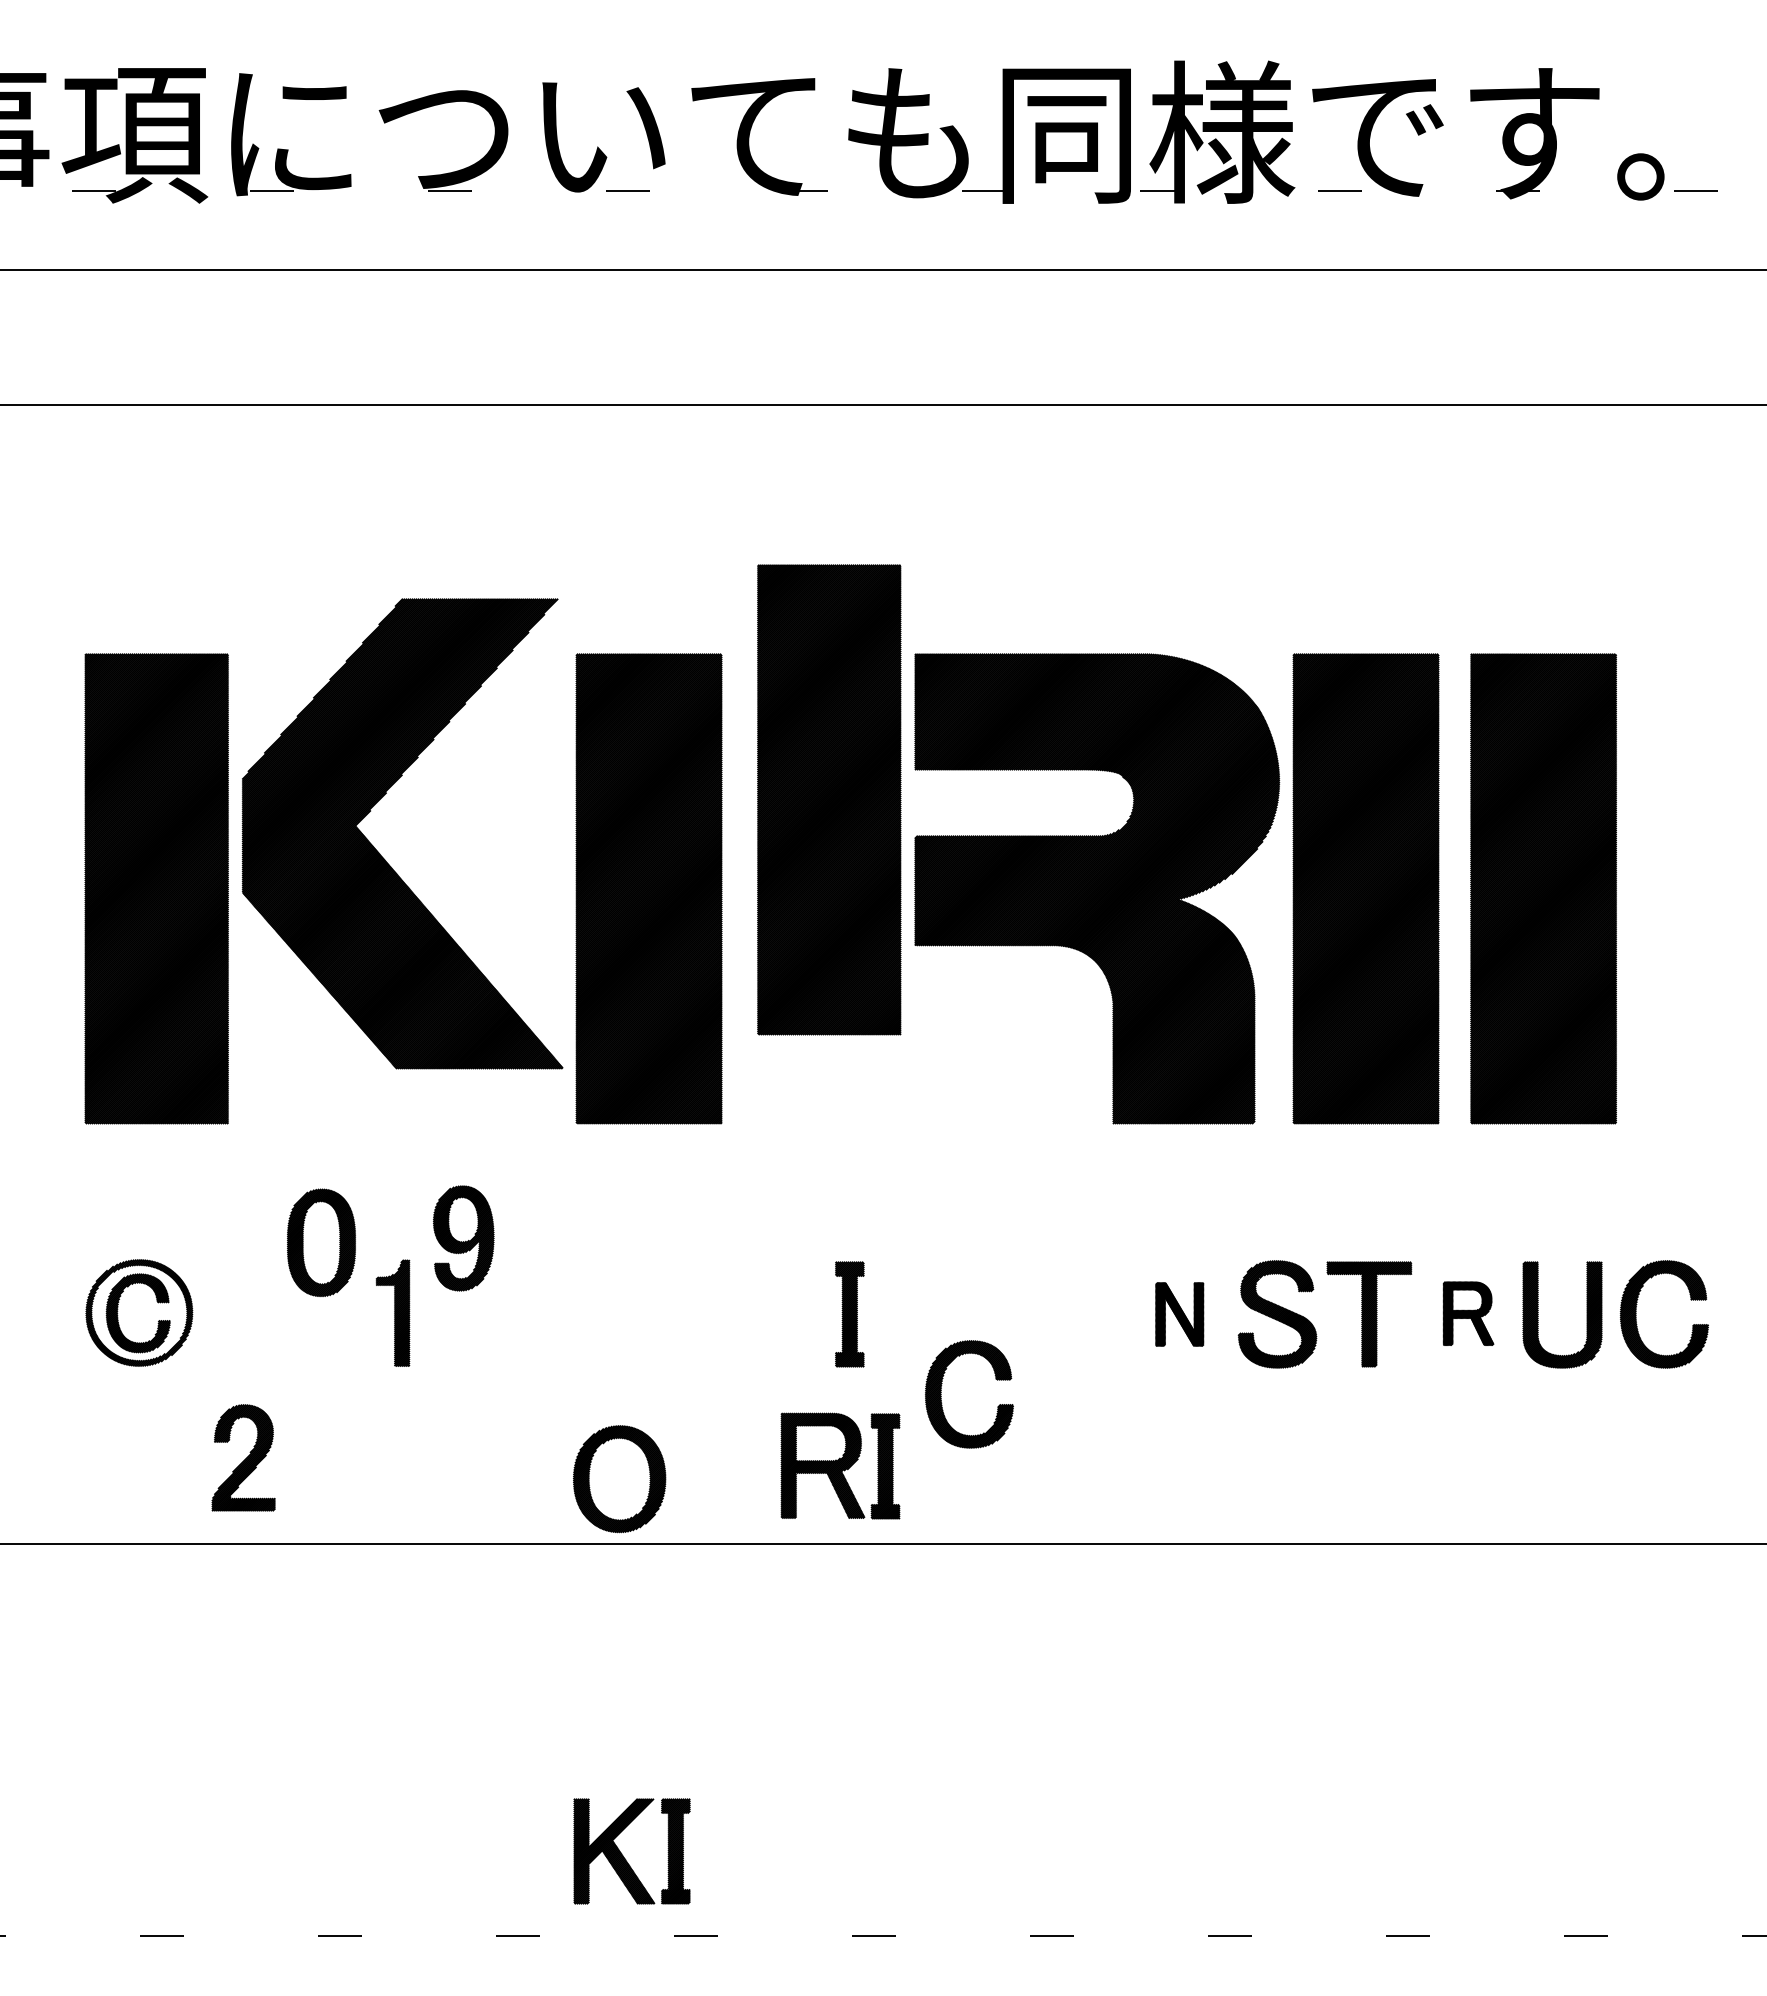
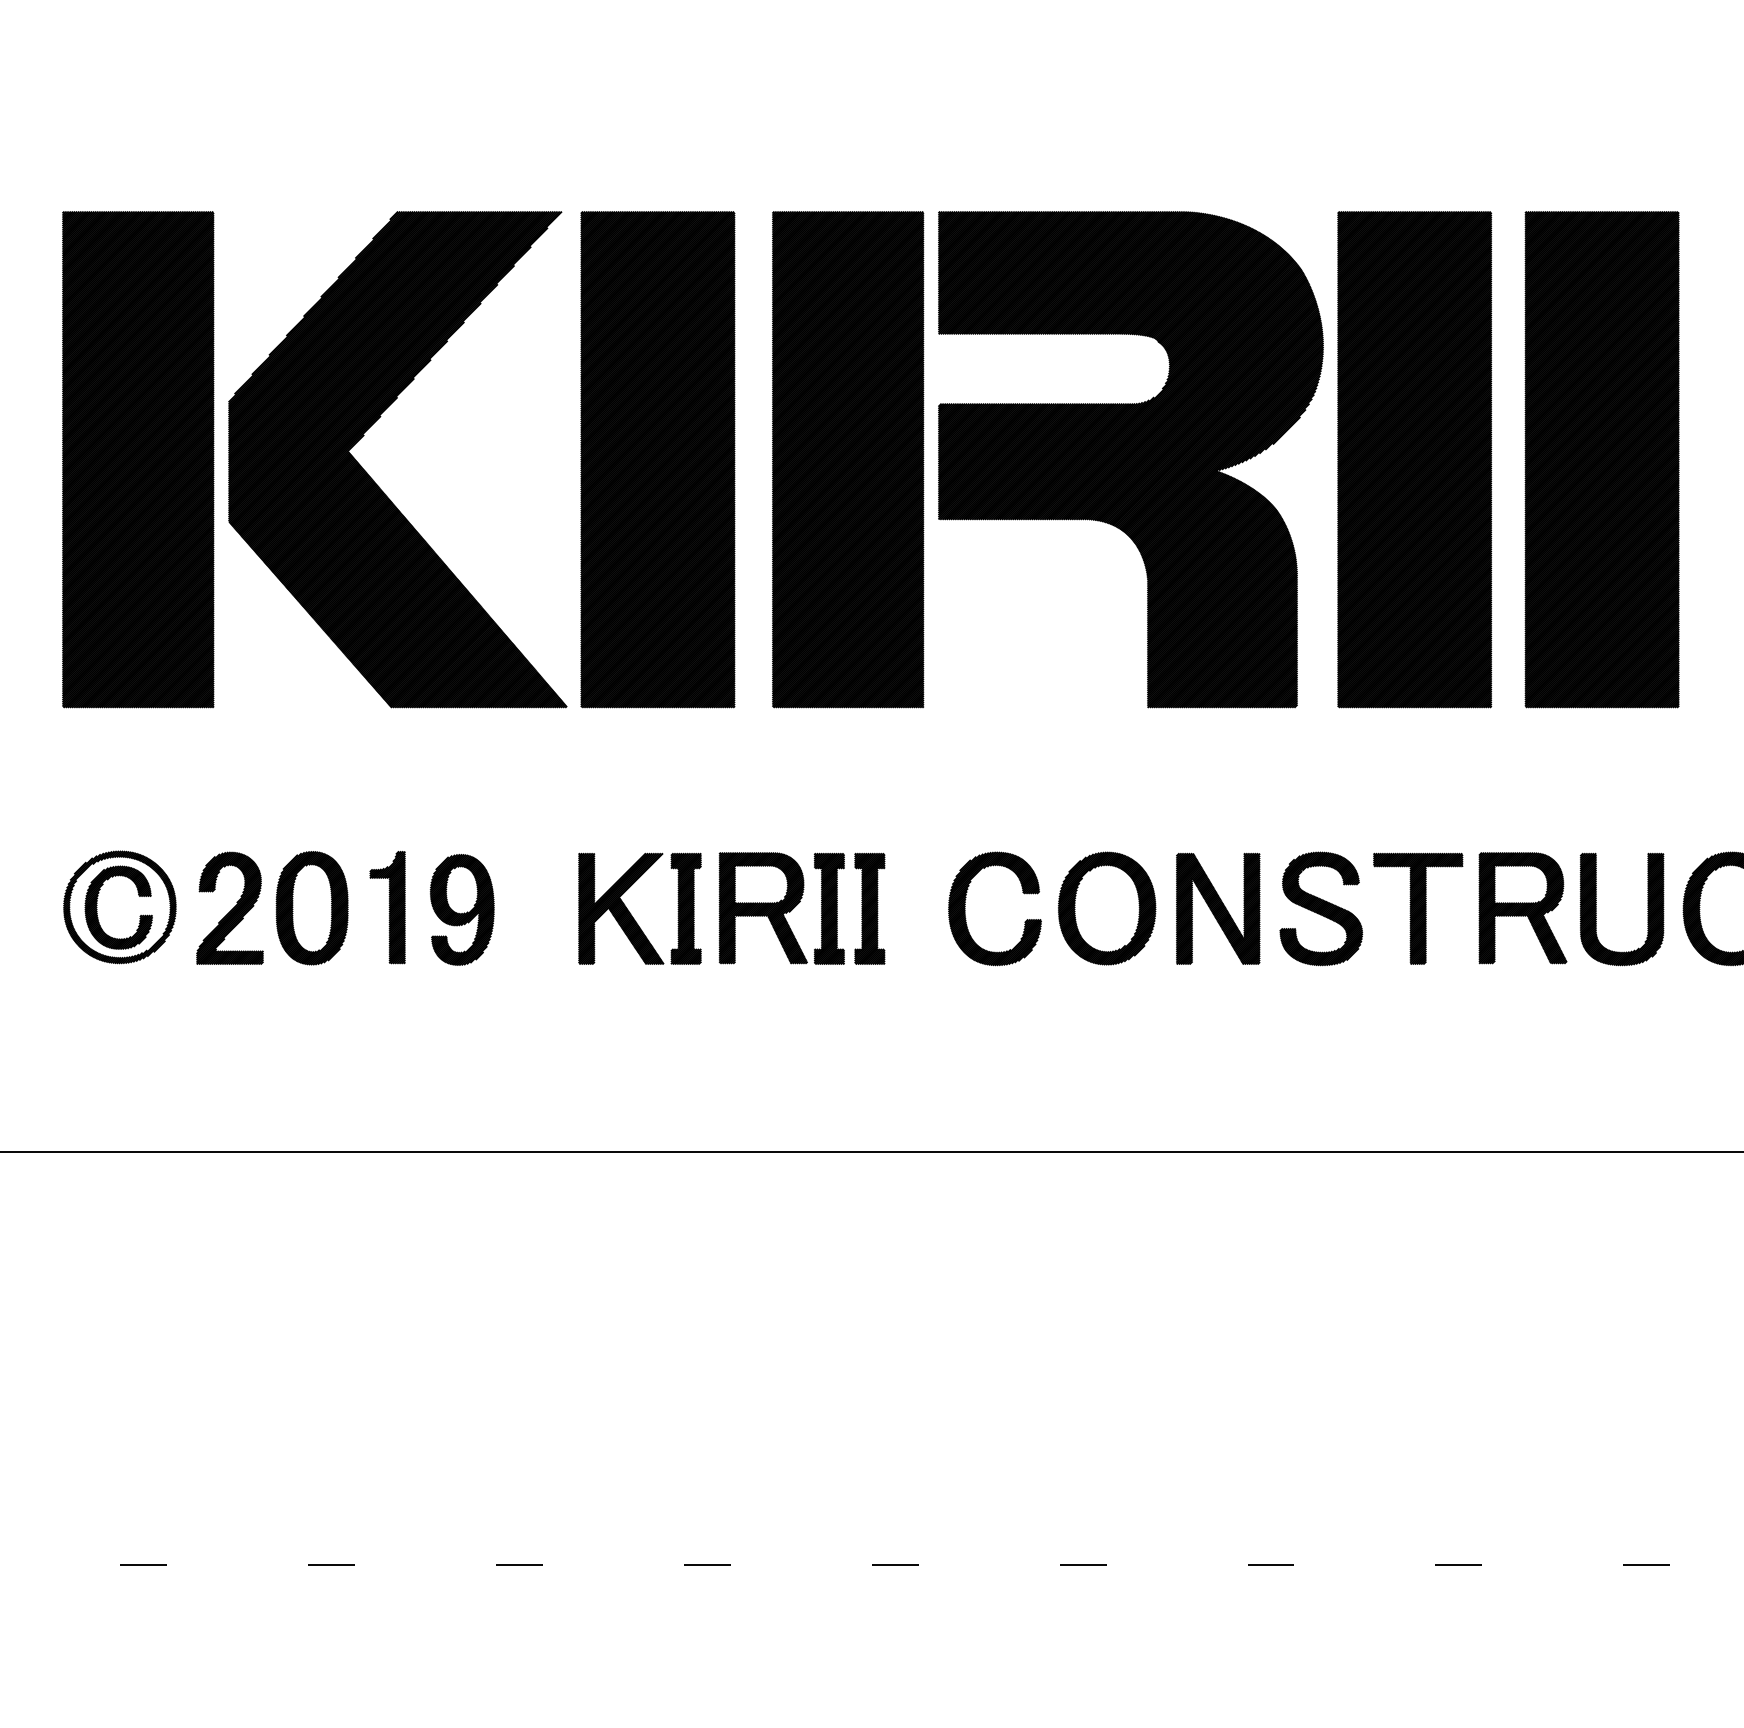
part: (829, 799) -> (848, 459), moved
part: (380, 853) -> (374, 480), moved
part: (463, 1238) -> (462, 909), moved
part: (321, 1242) -> (312, 907), moved
part: (1468, 1313) -> (1522, 907), size x1.67
part: (1179, 1314) -> (1217, 908), size x1.67
part: (941, 1394) -> (965, 908), moved
part: (243, 1457) -> (229, 907), moved
part: (840, 1465) -> (781, 907), moved
part: (619, 1479) -> (1106, 908), moved
part: (623, 1855) -> (630, 913), moved

